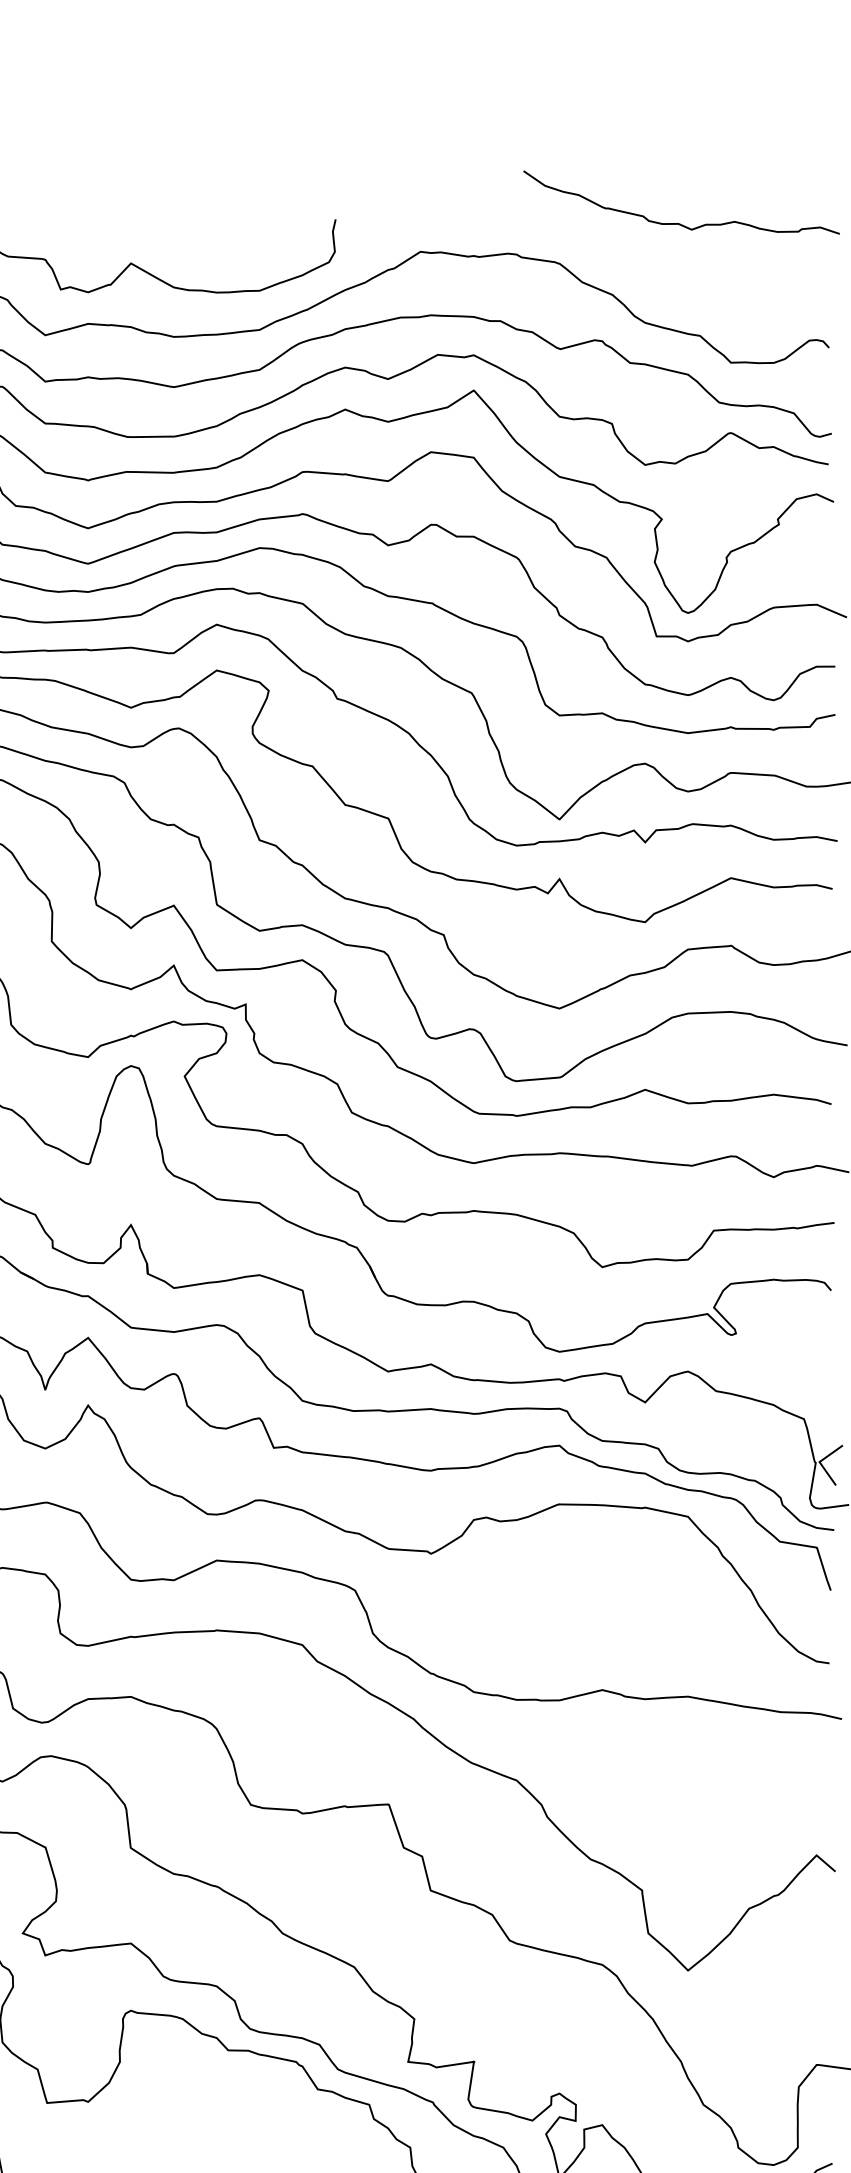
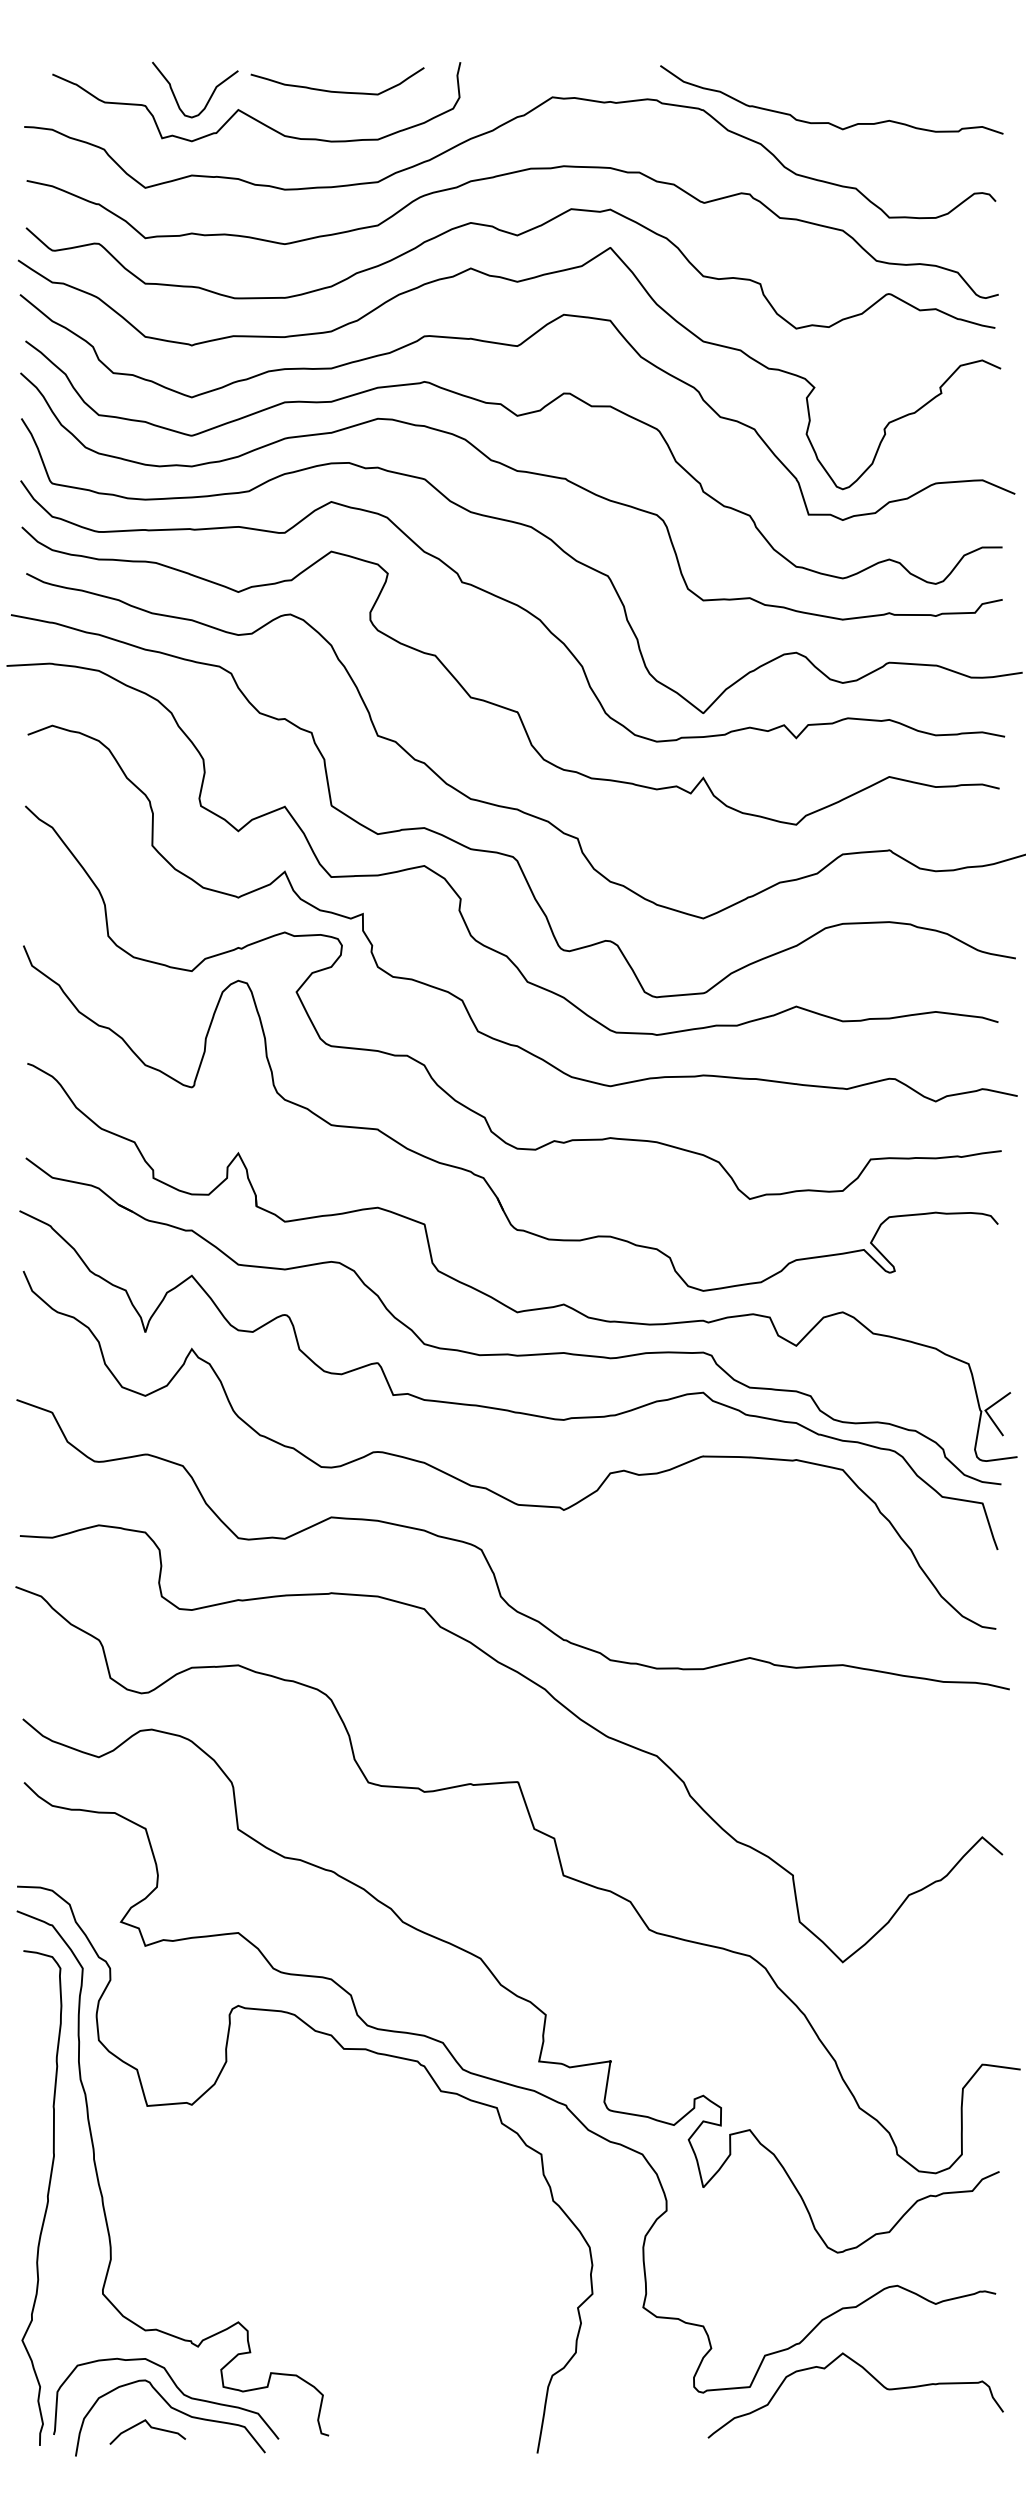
curve: (679, 223) -> (829, 122), moved
curve: (222, 246) -> (337, 91), added
curve: (104, 251) -> (209, 97), added

